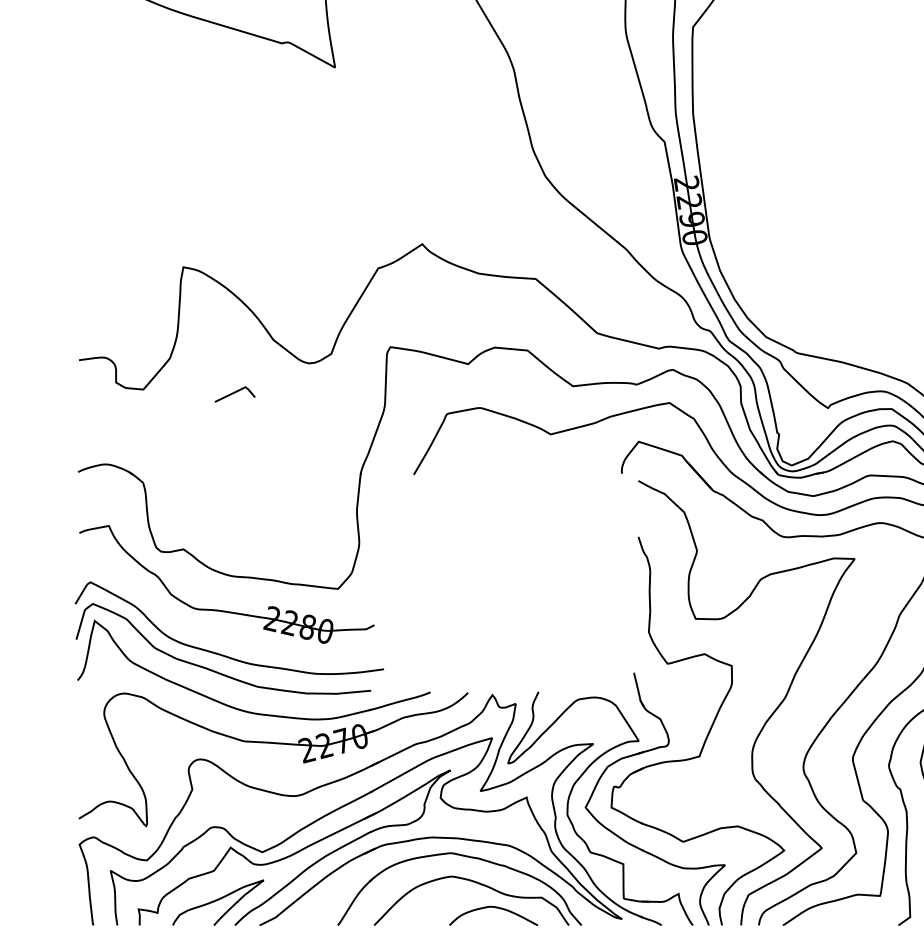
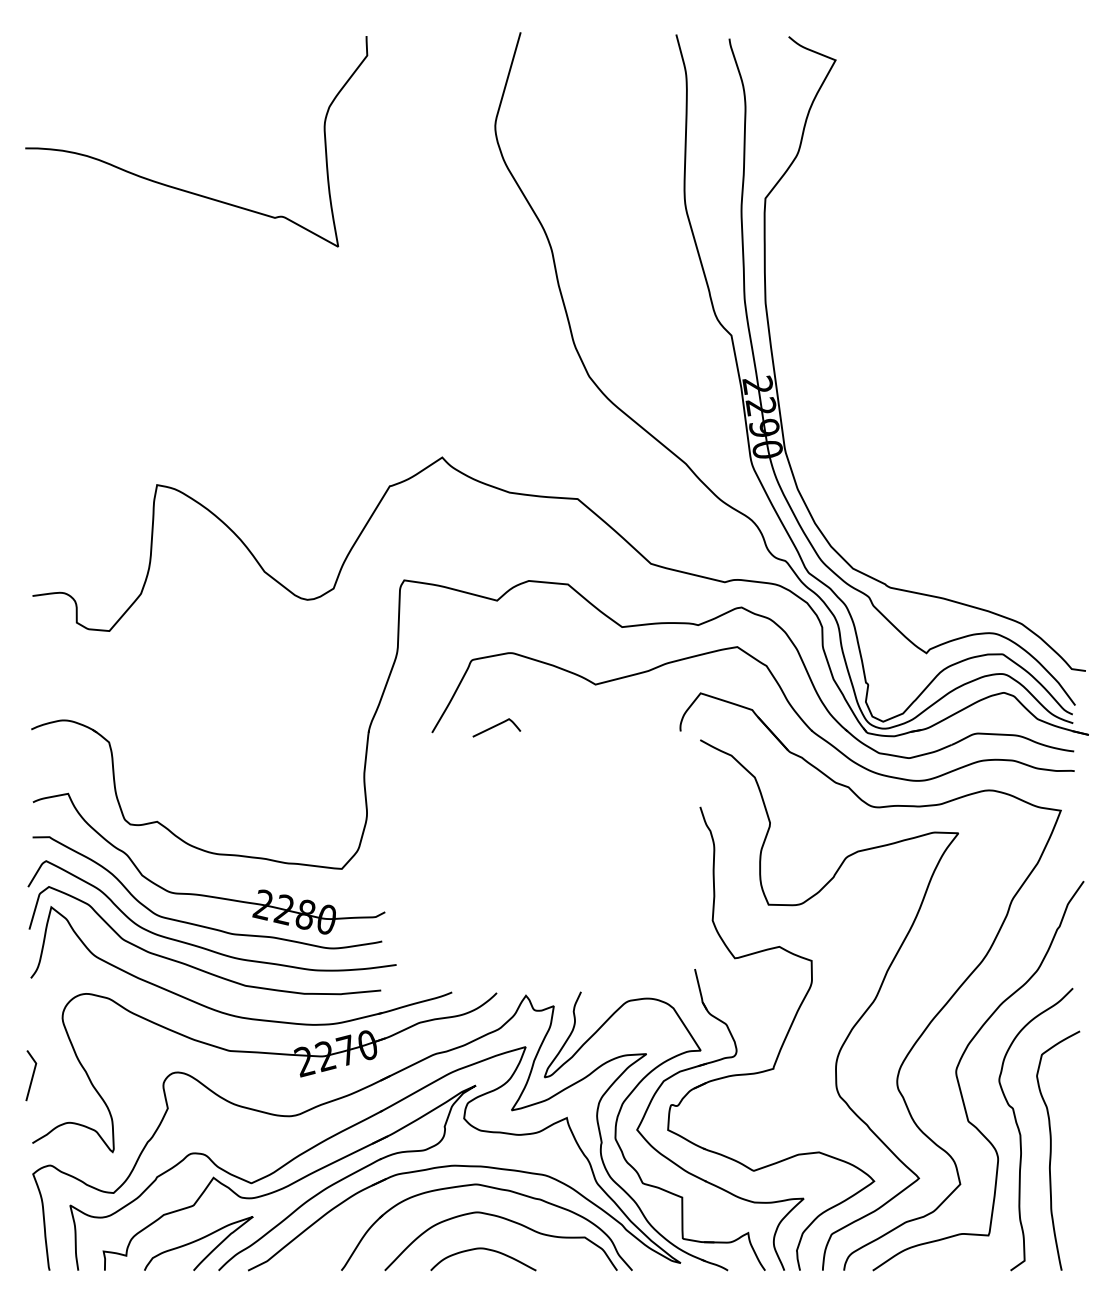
curve: (234, 393) -> (496, 726), moved
curve: (218, 635) -> (199, 924), added
line: (79, 761) -> (32, 1075), added
curve: (497, 908) -> (487, 1250), moved

